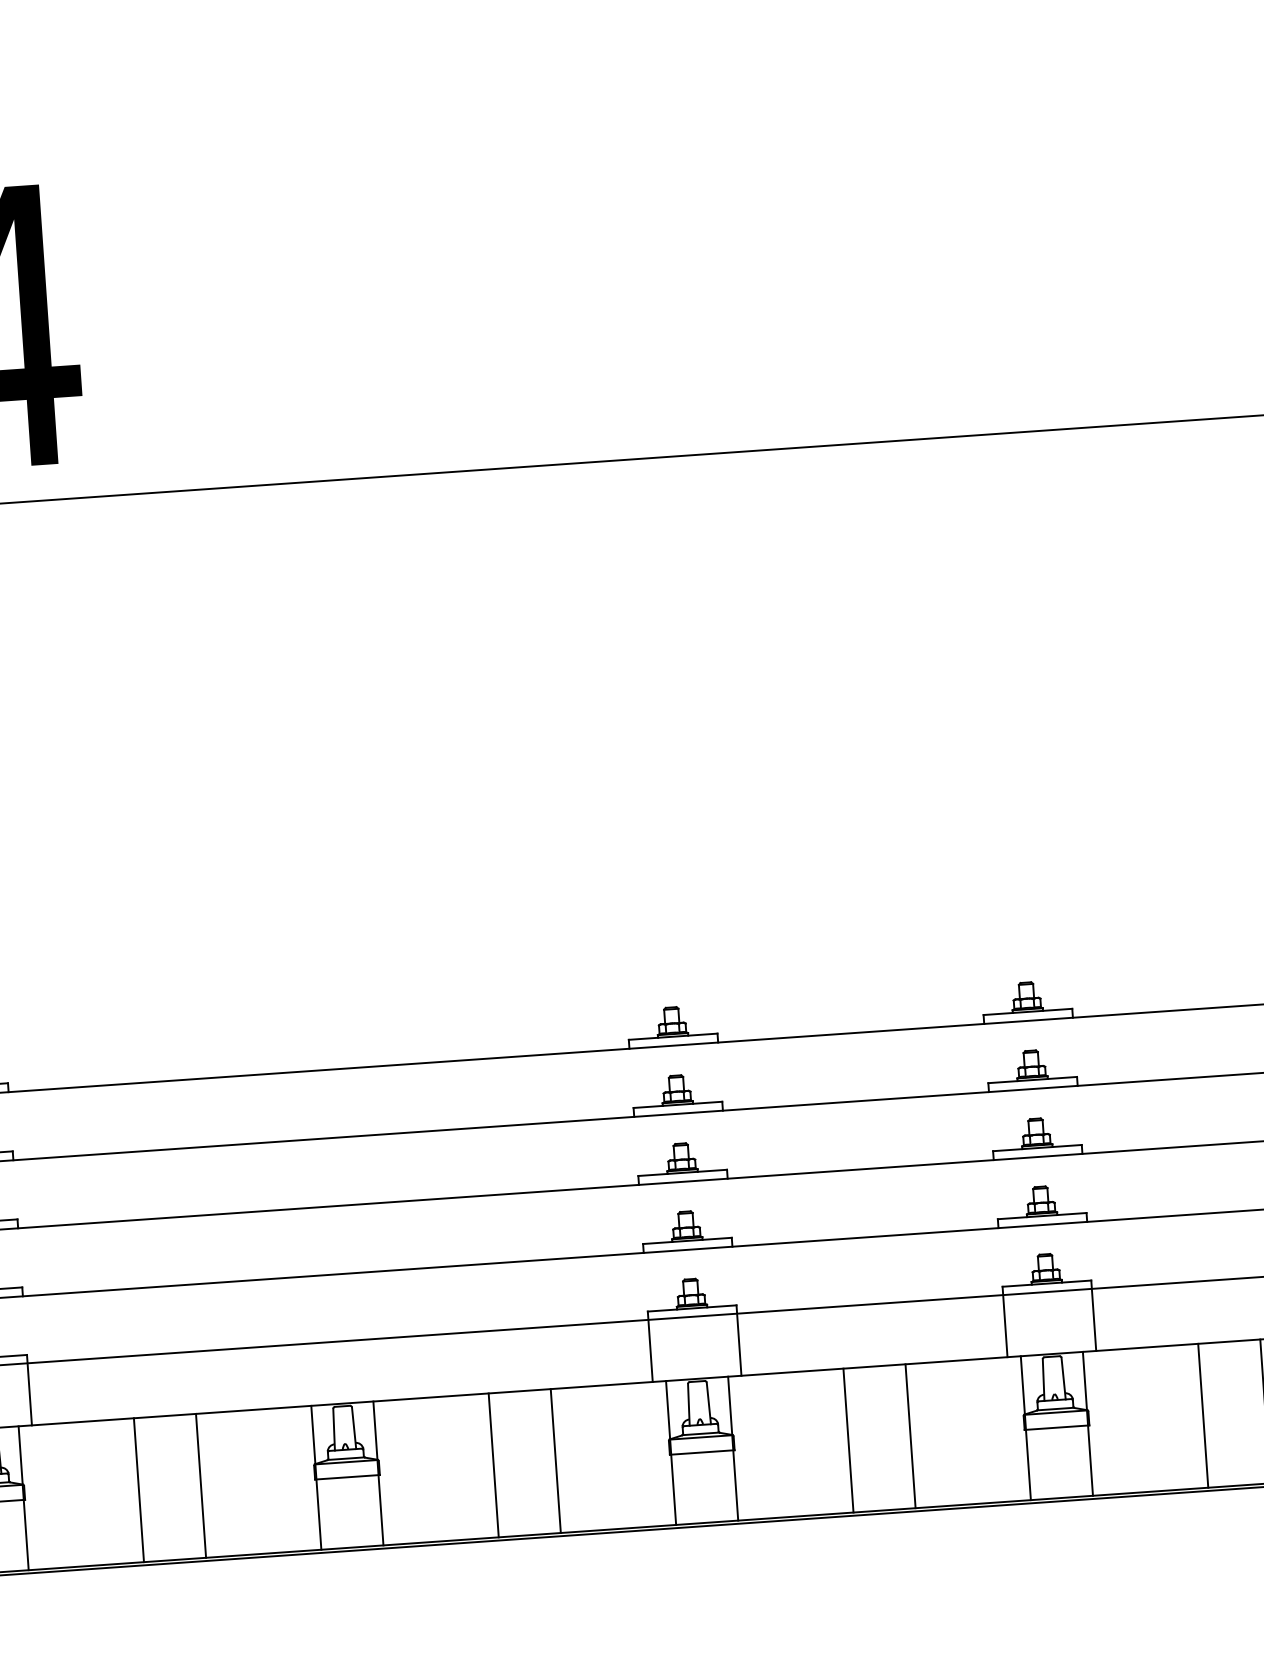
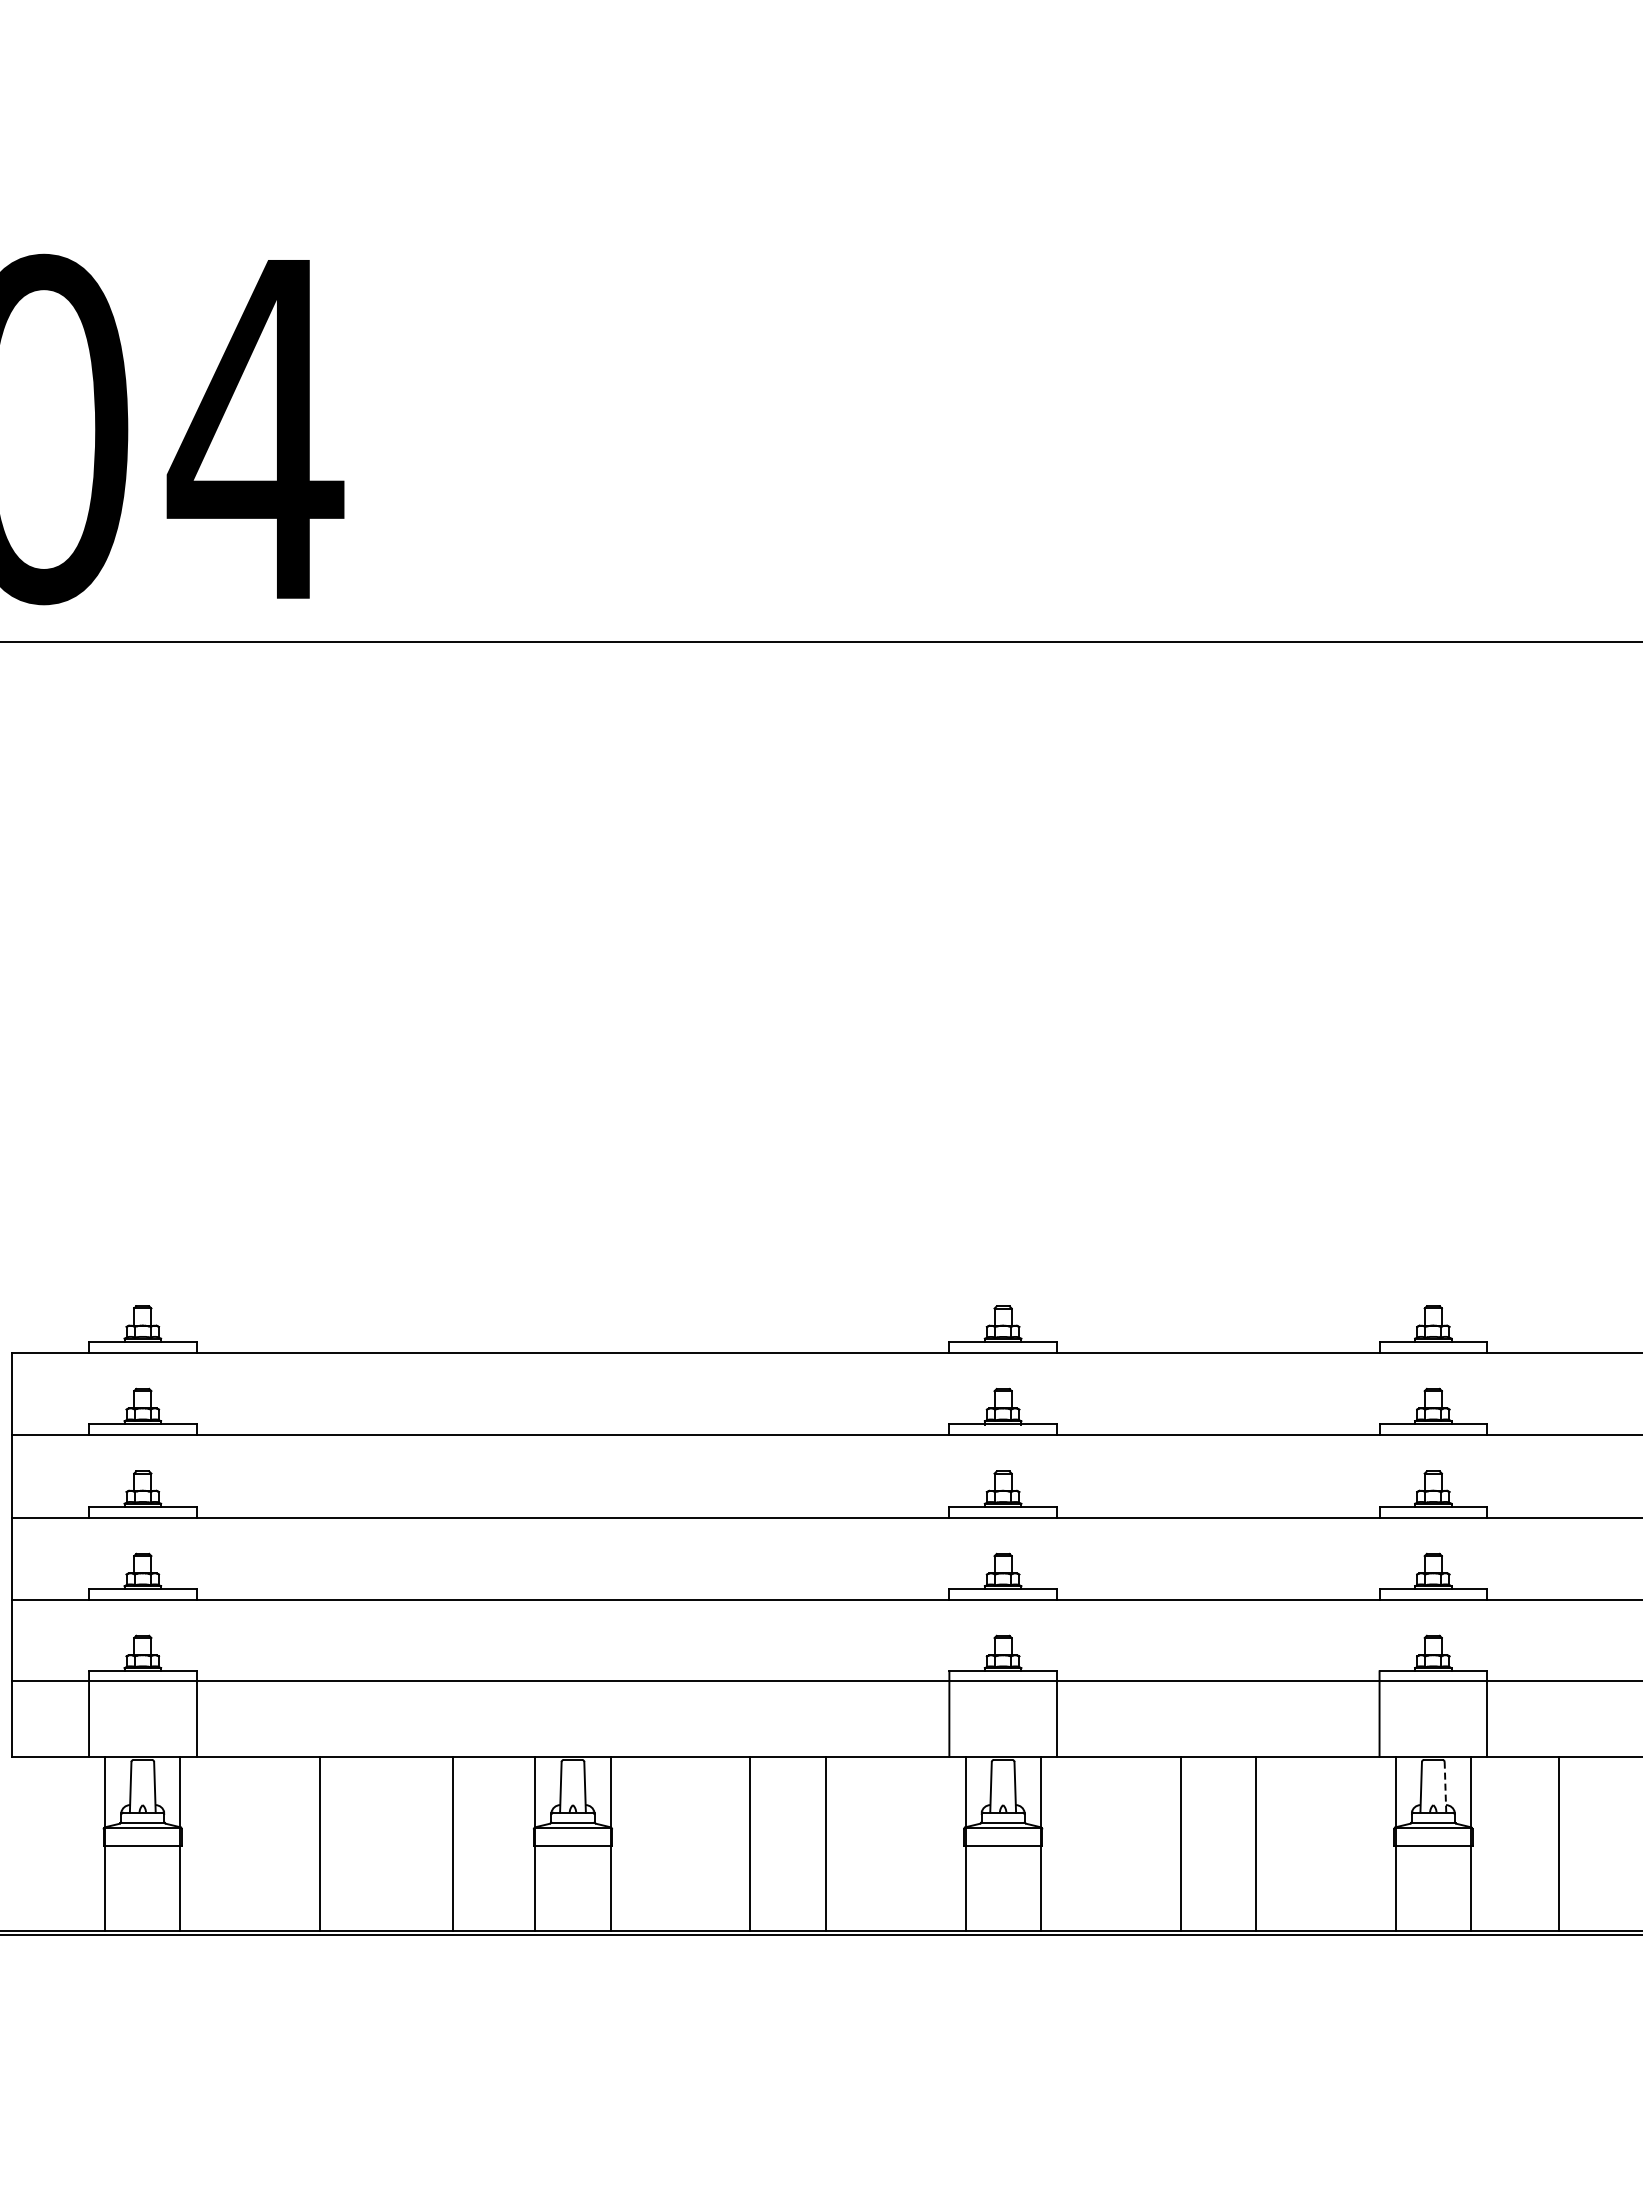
line: (1063, 1377) -> (1445, 1786), solid -> dashed
line: (1202, 1415) -> (1558, 1843), moved
line: (200, 1485) -> (452, 1843), moved

